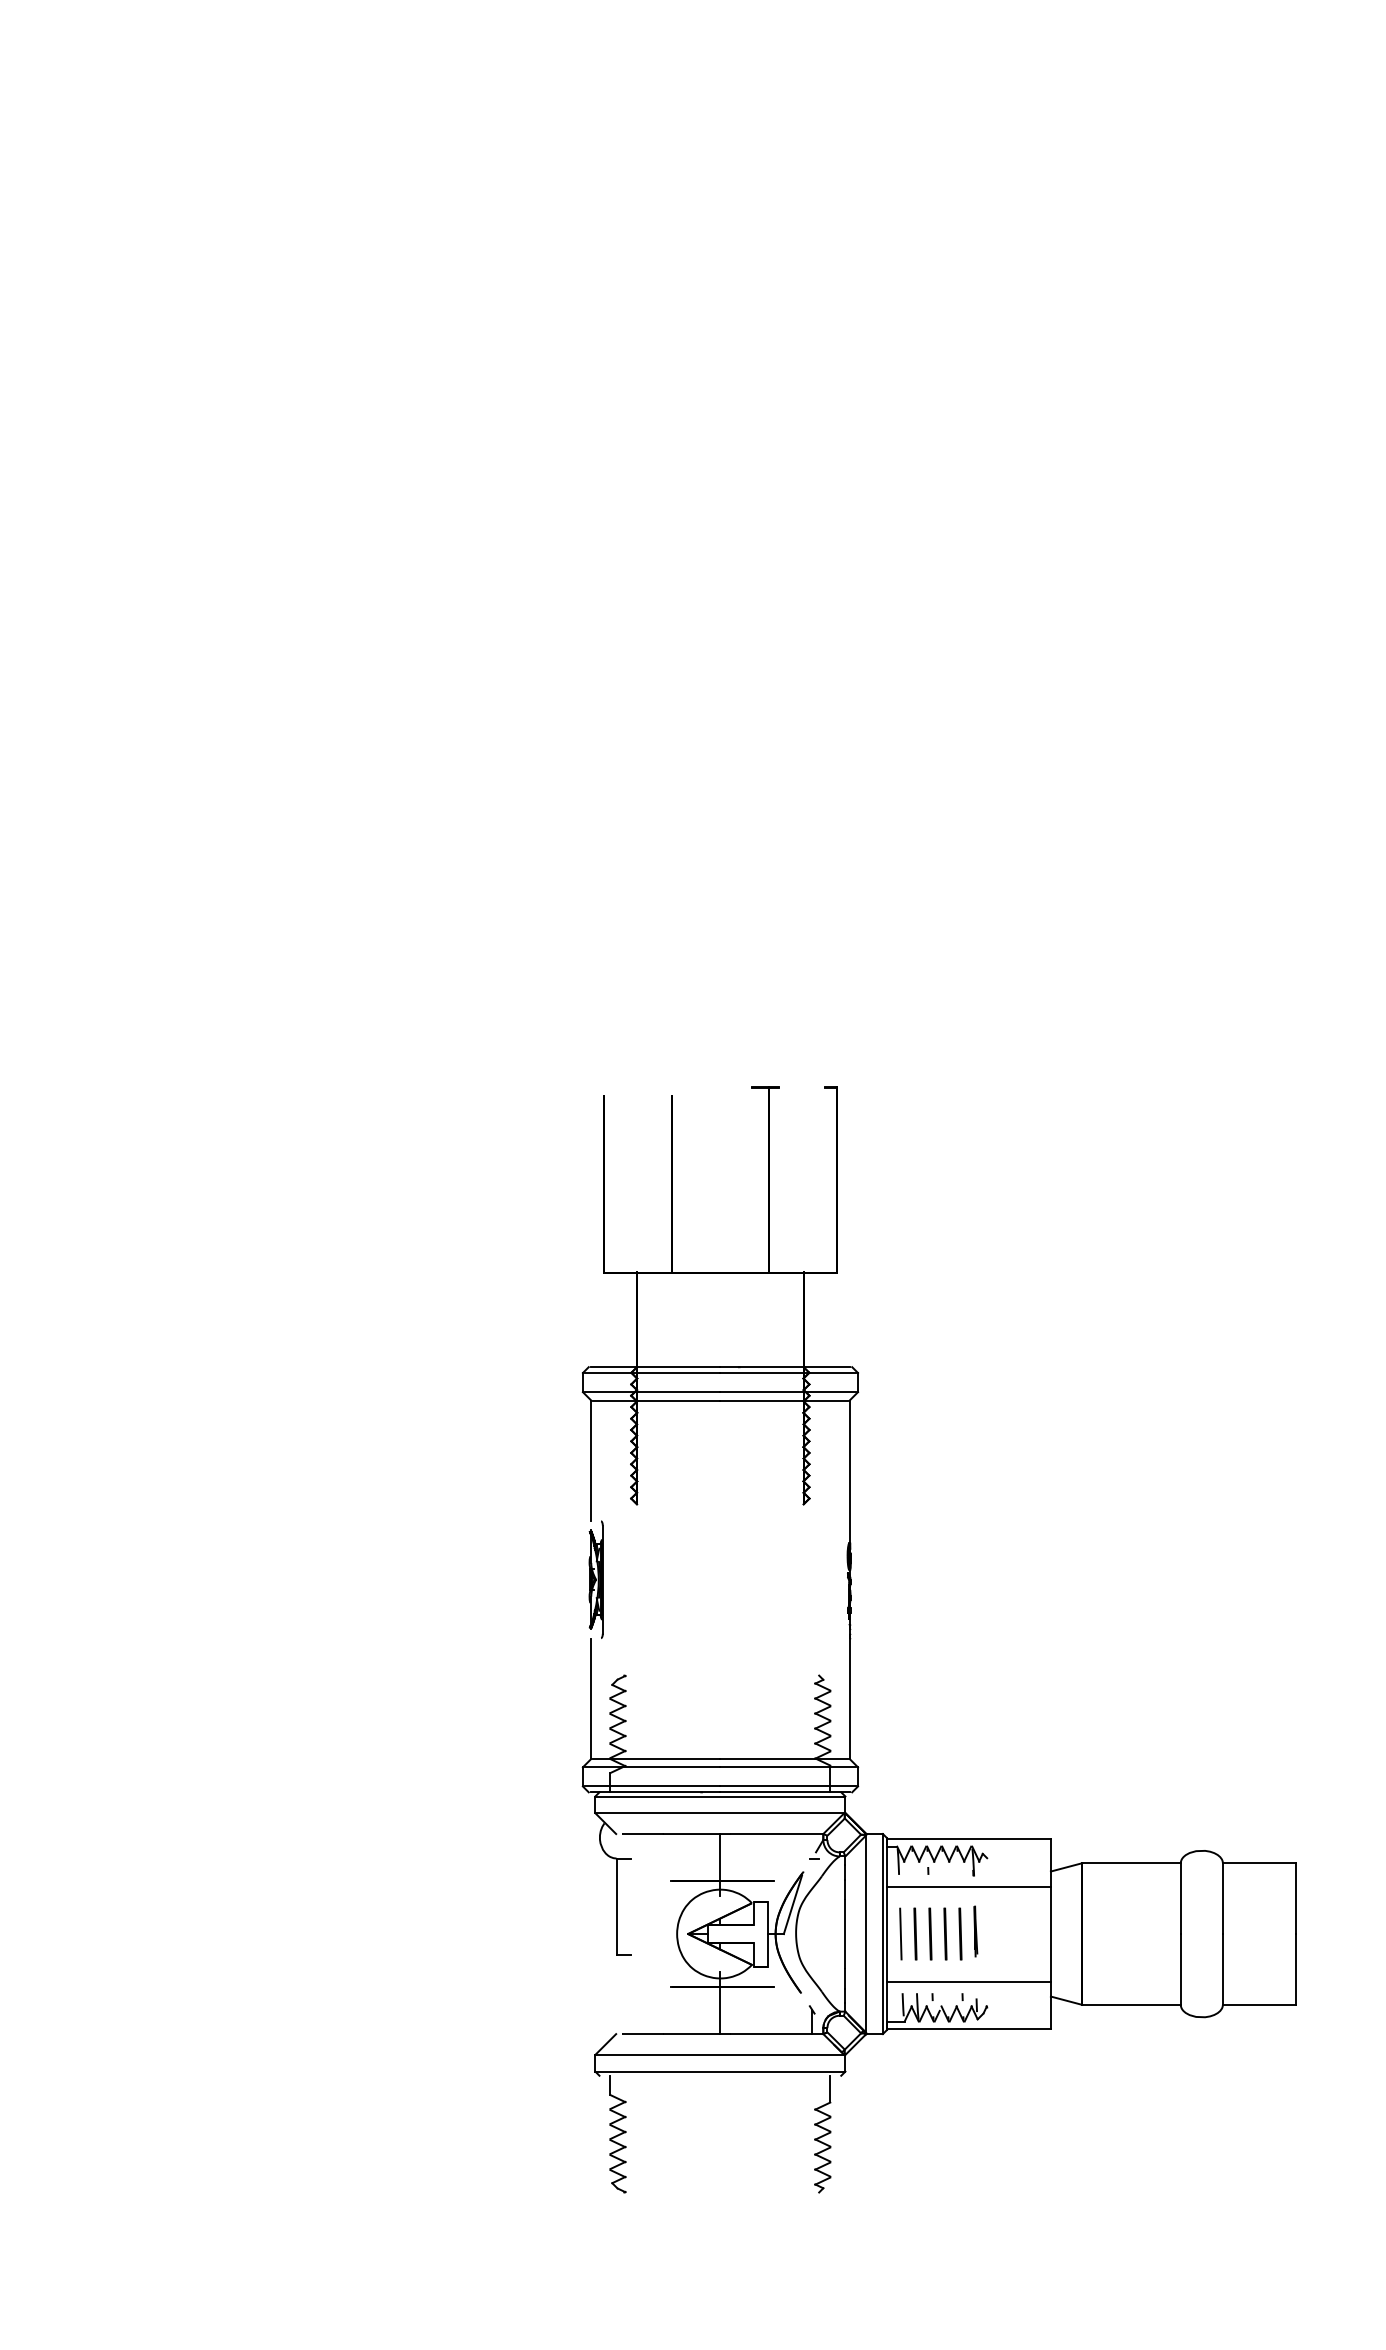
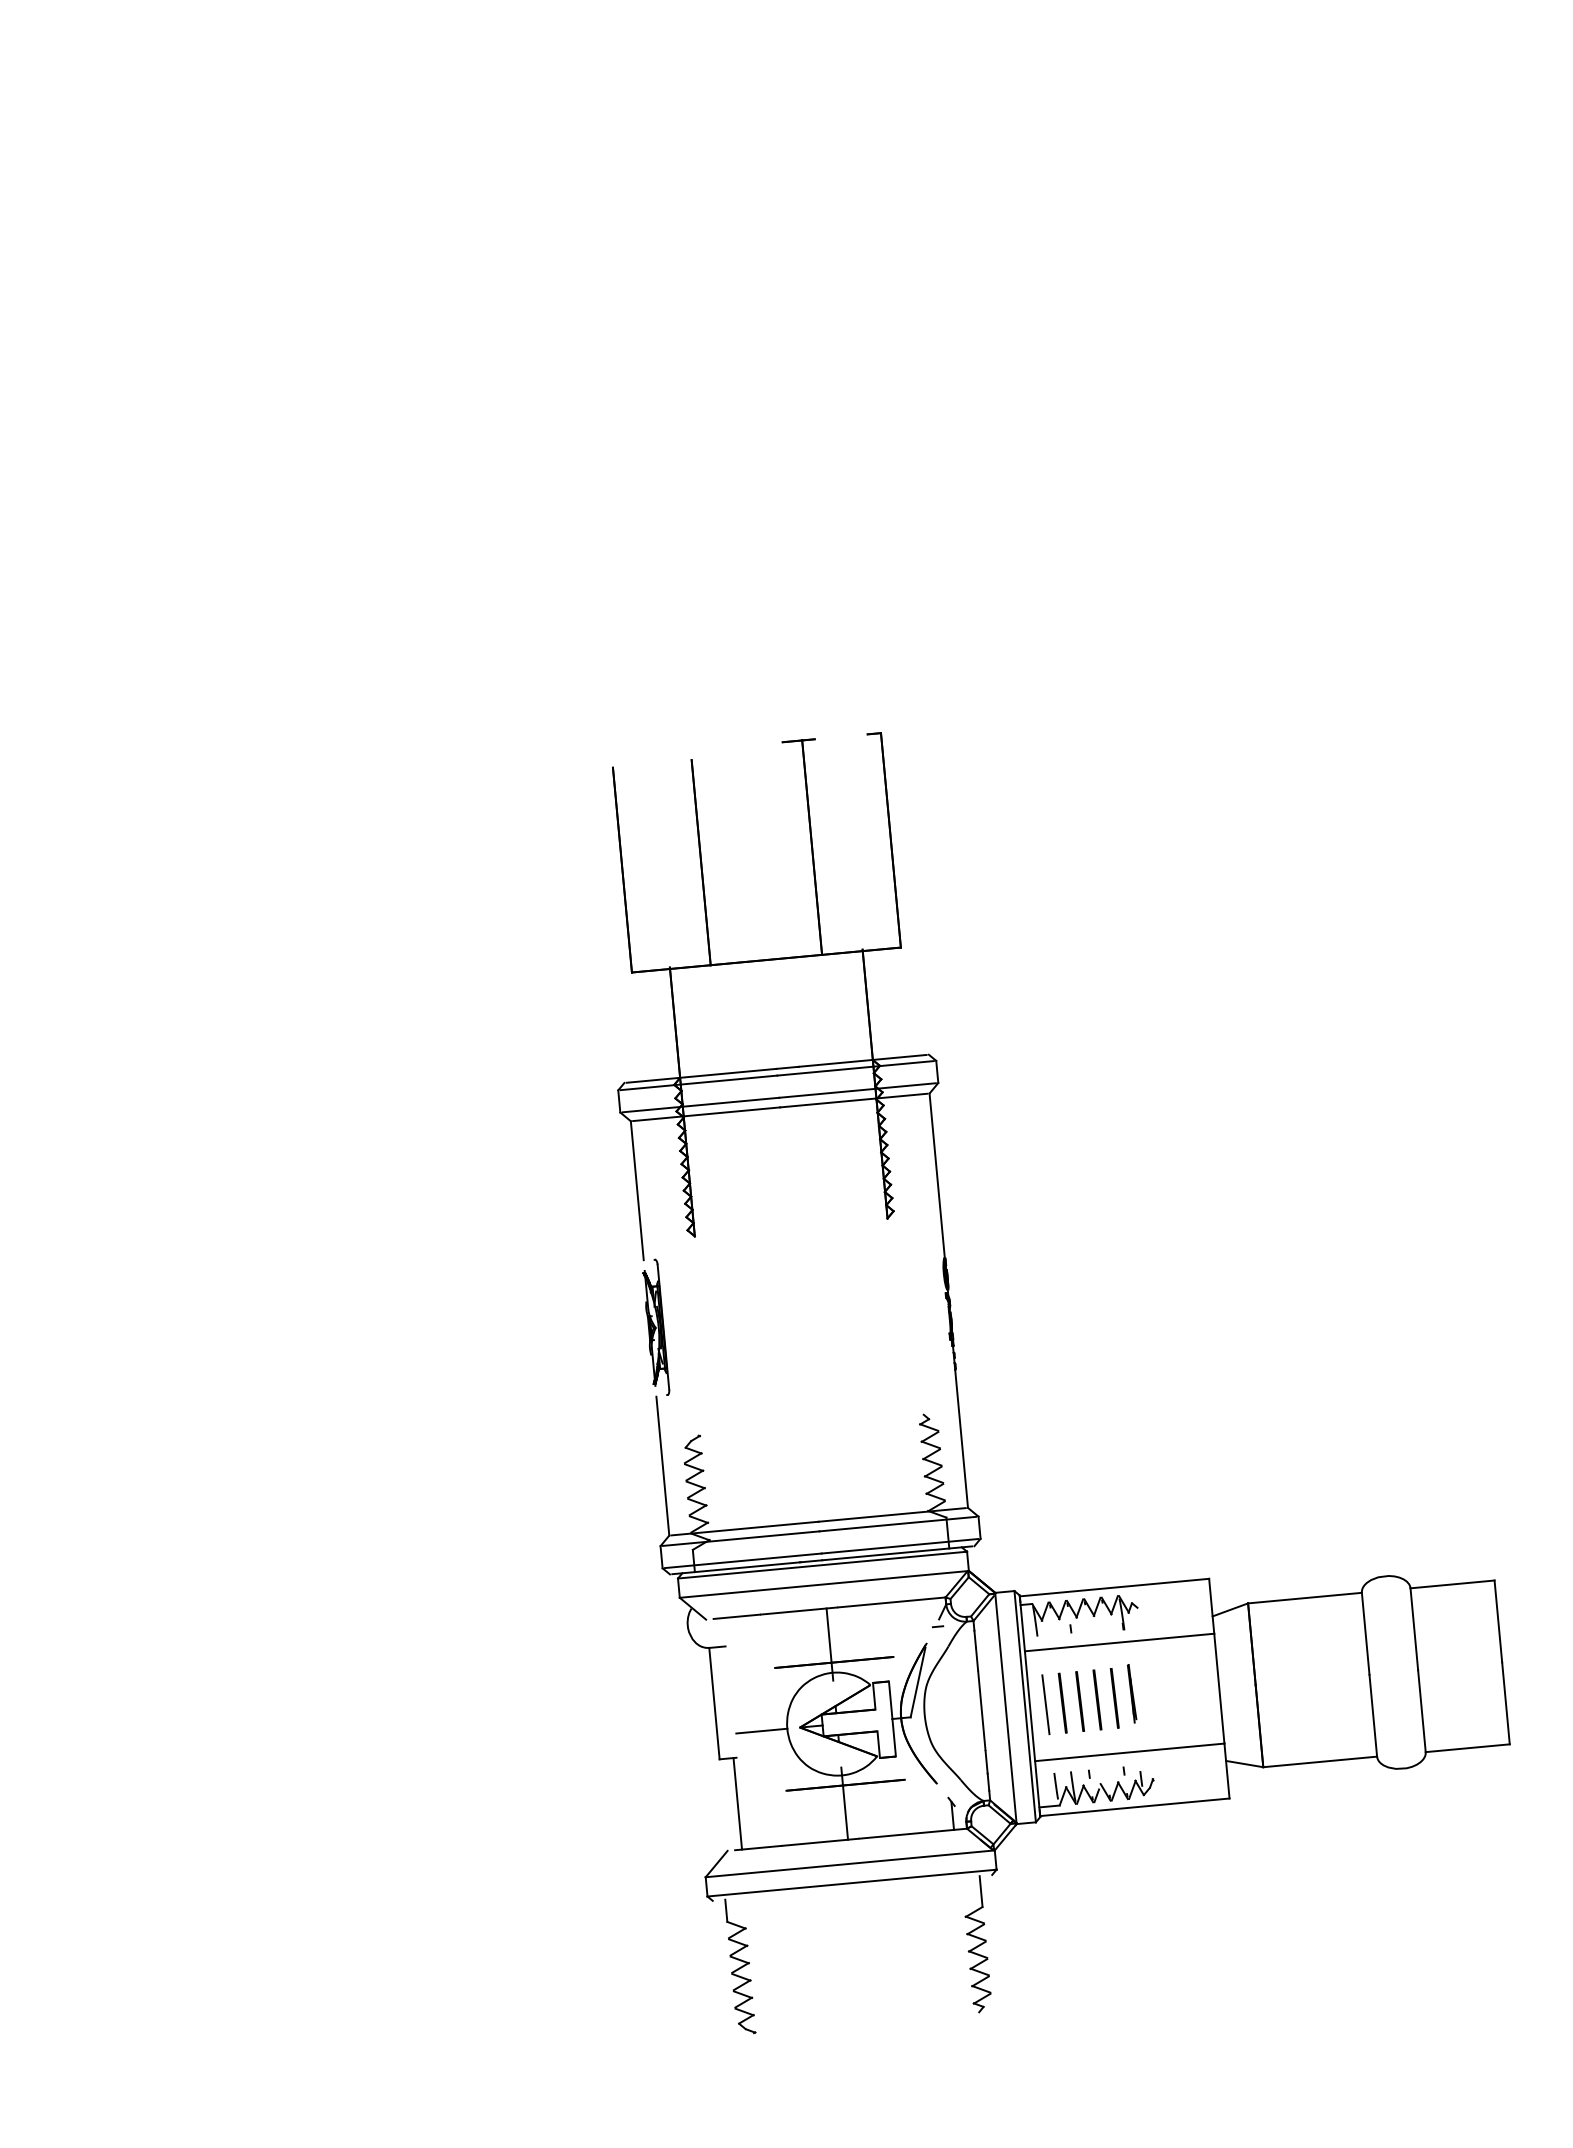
line: (655, 1934) -> (762, 1731), added
line: (628, 1994) -> (737, 1803), added

